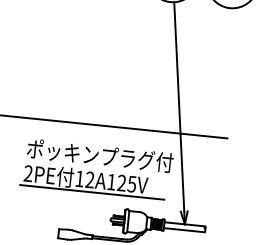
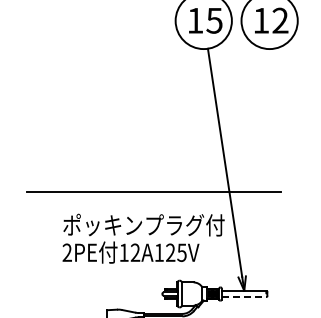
line: (91, 192) -> (138, 266), removed
line: (184, 230) -> (244, 297), solid -> dashed

